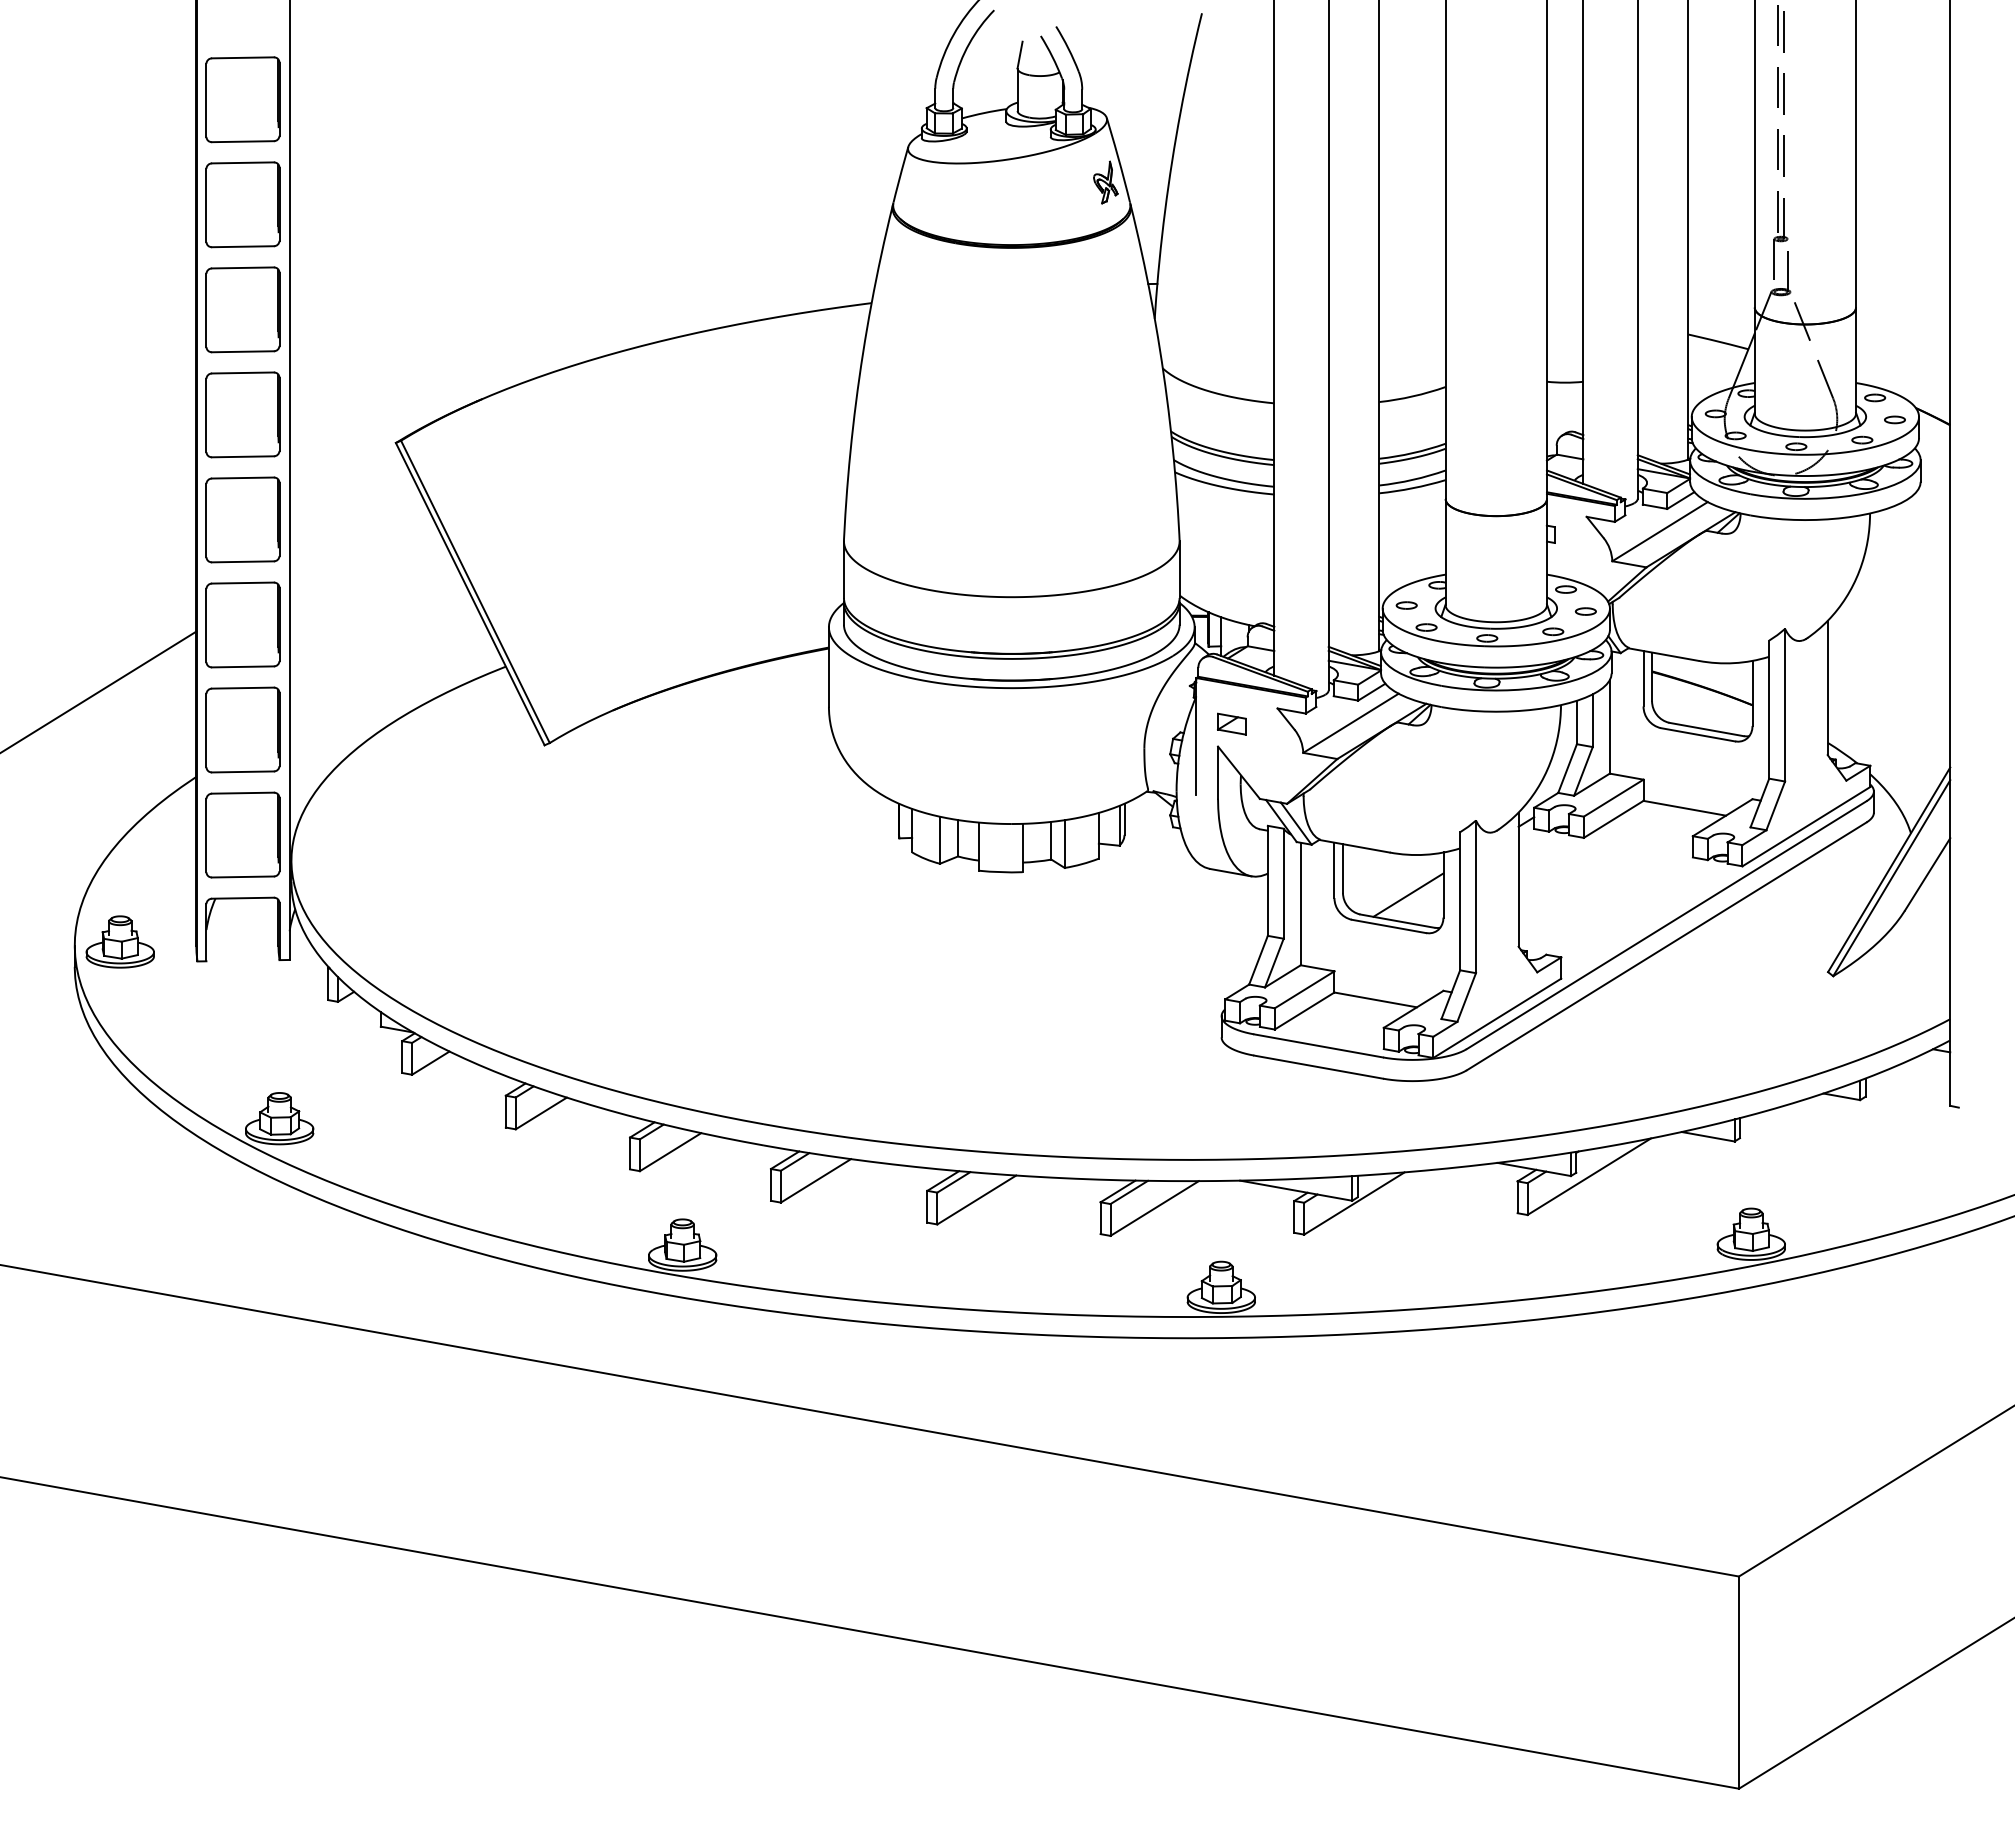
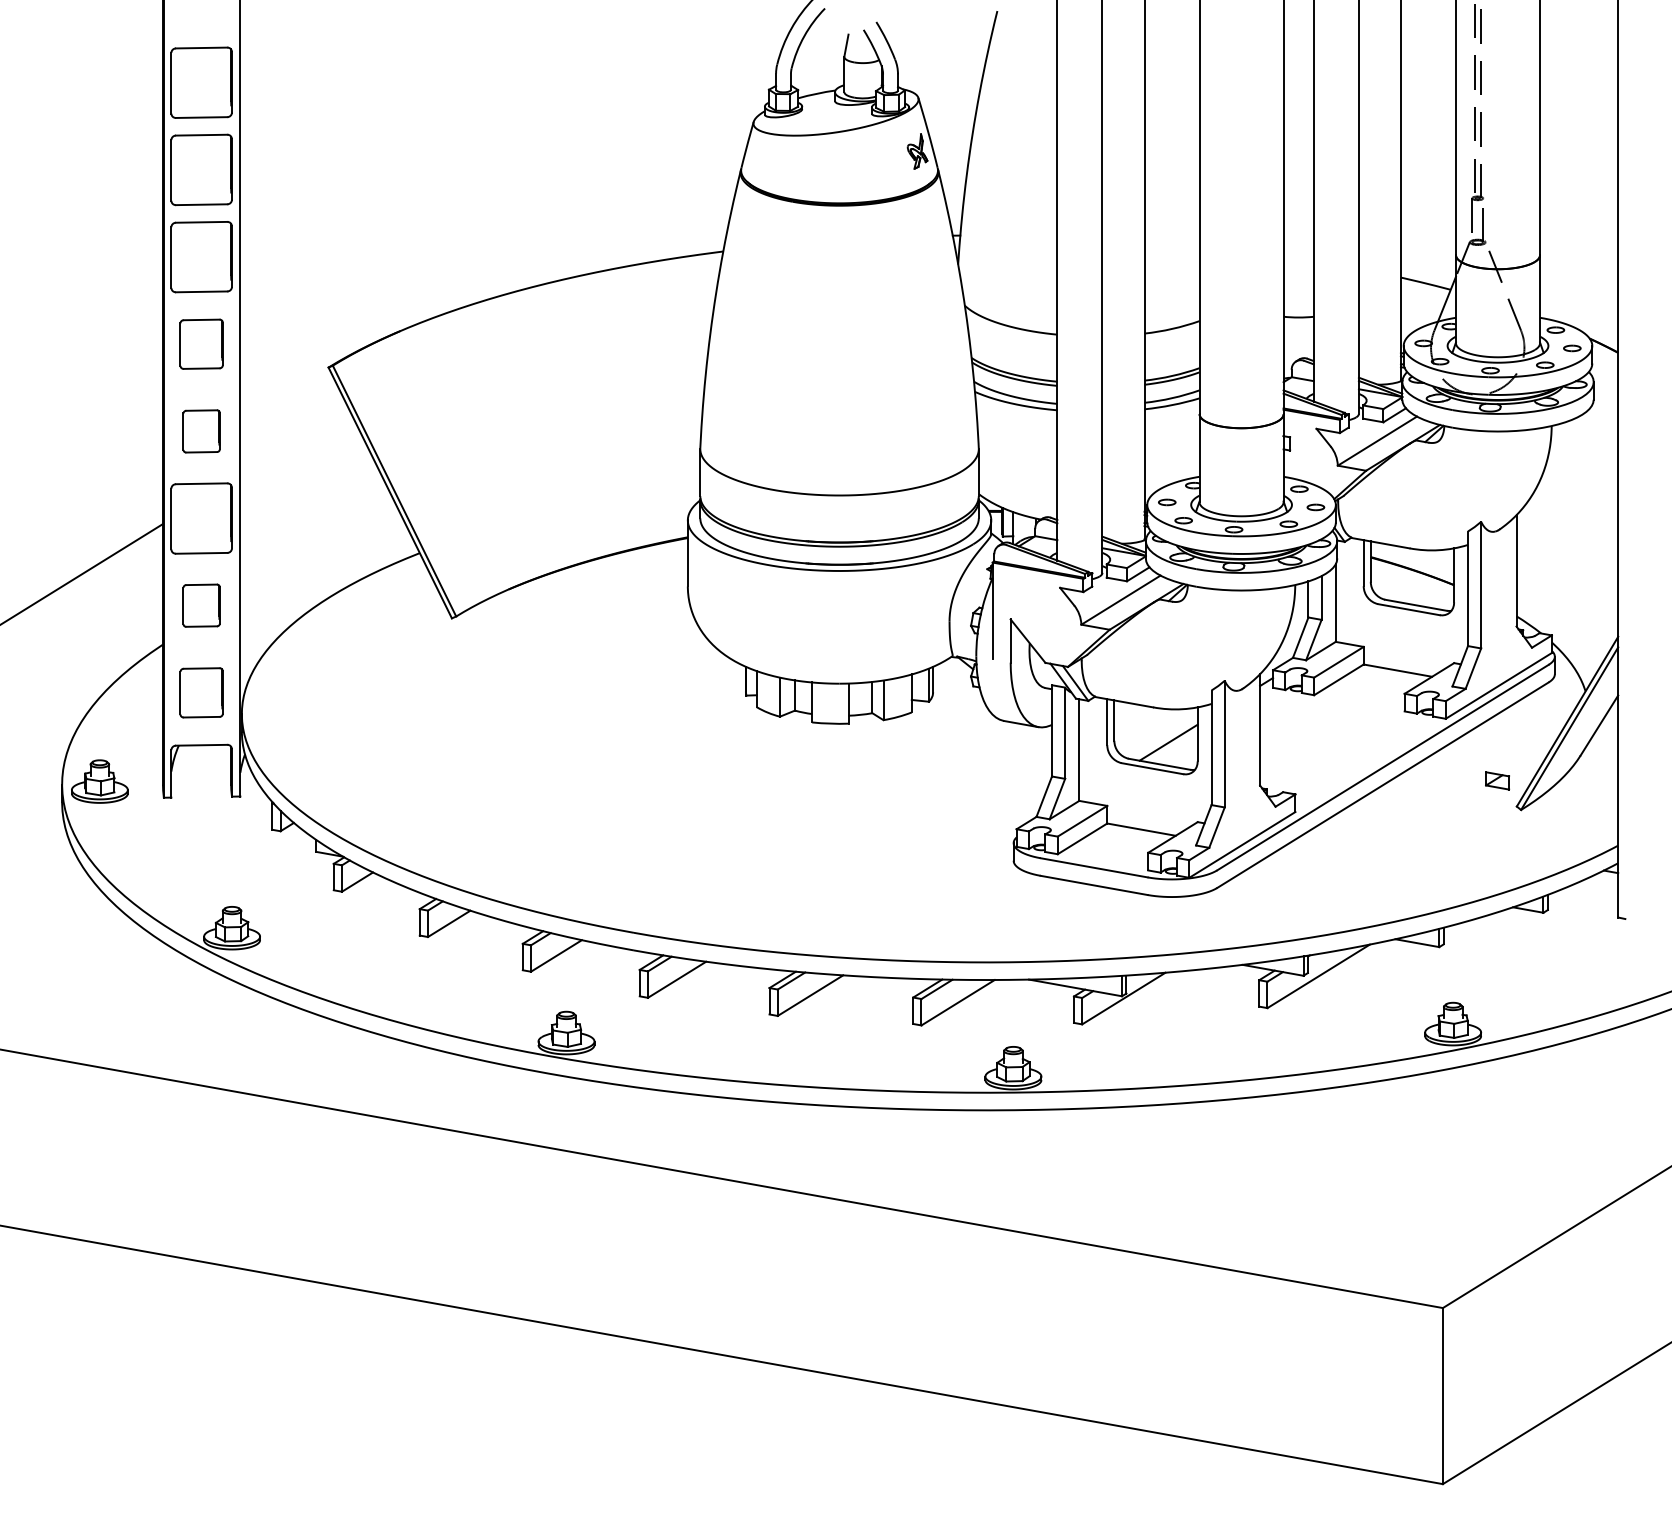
part: (242, 414) -> (201, 343), size x0.7
part: (242, 519) -> (201, 431), size x0.6
part: (1231, 723) -> (1497, 780), moved
part: (242, 729) -> (201, 605), size x0.6
part: (242, 834) -> (201, 692), size x0.7

